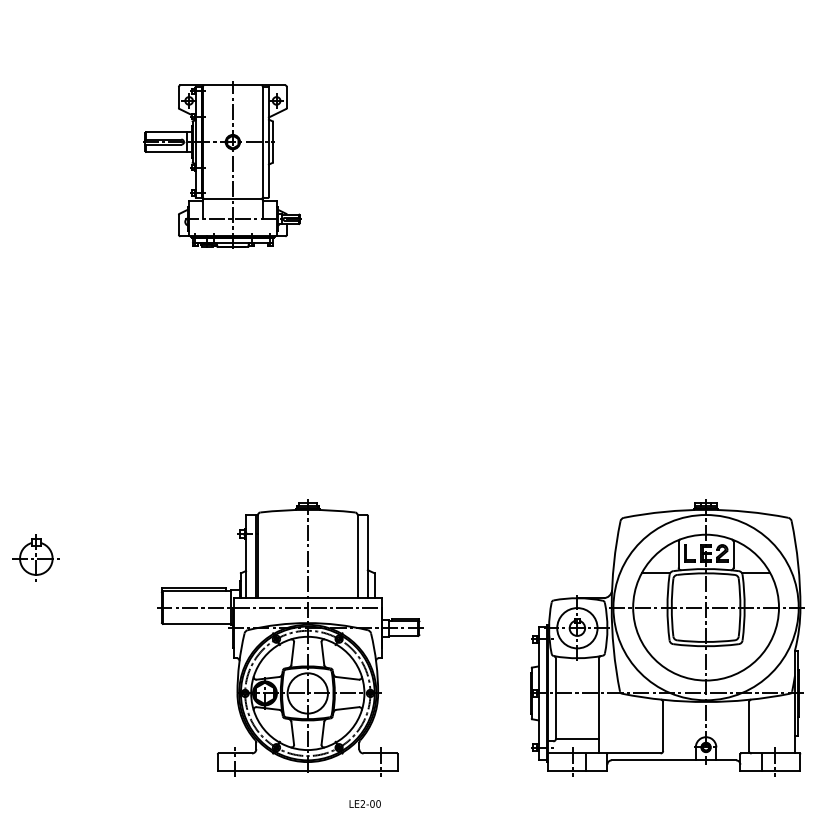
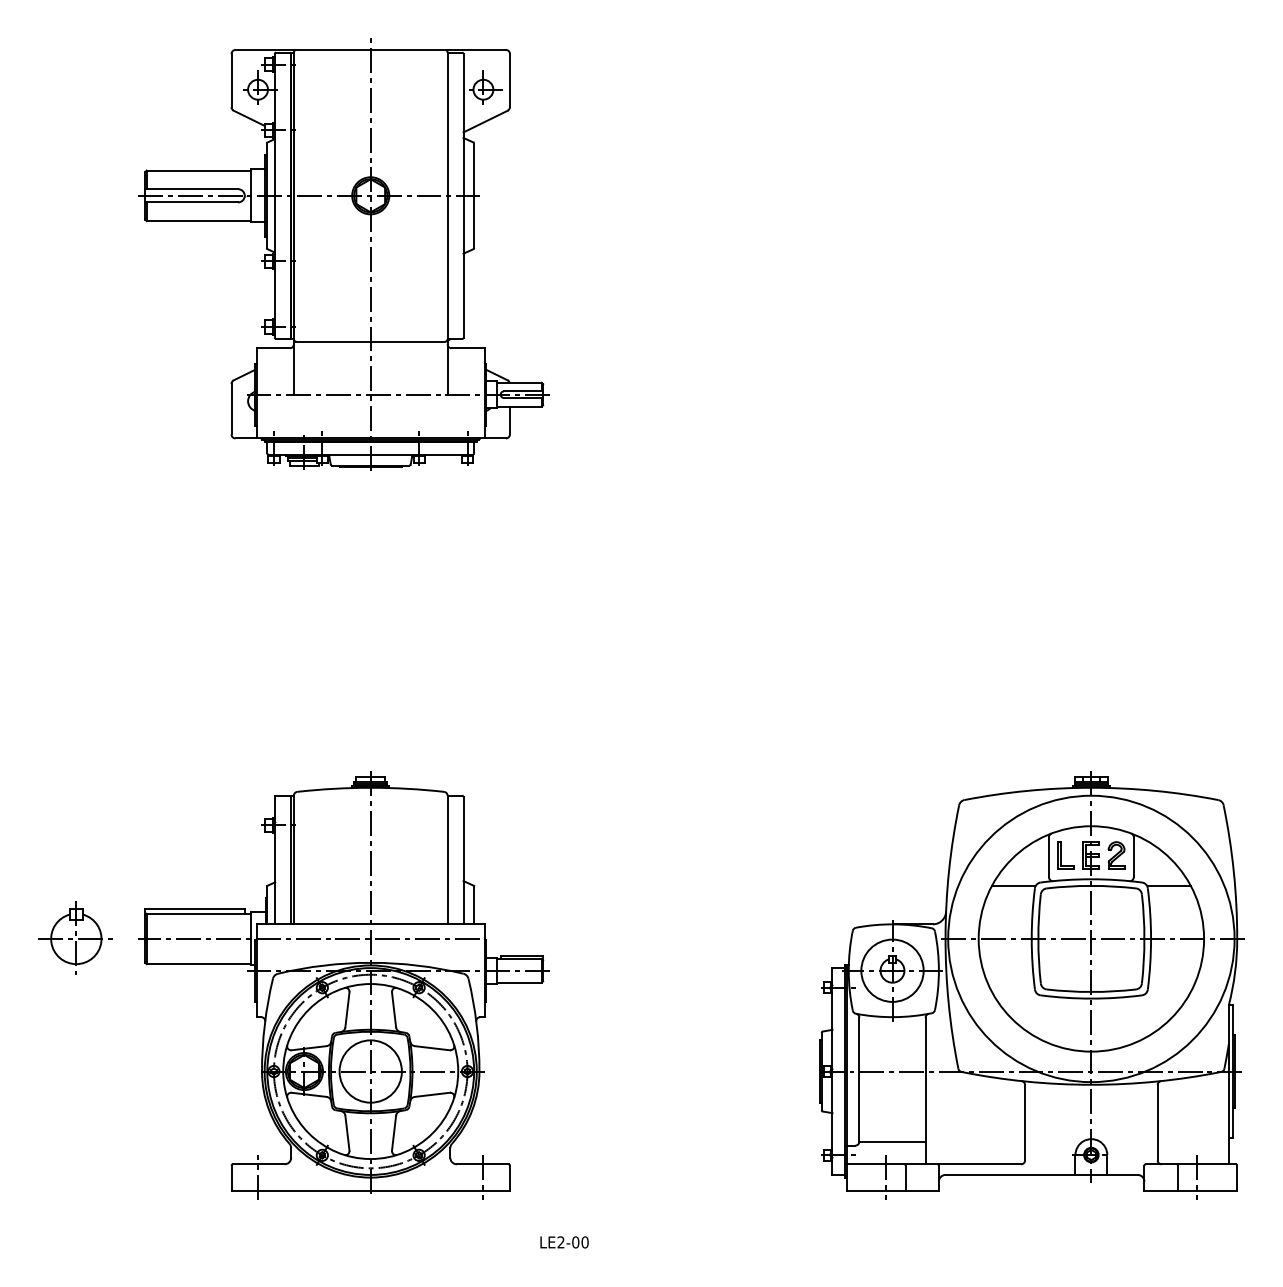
part: (222, 164) -> (343, 254), size x1.67
part: (35, 557) -> (75, 937), moved
part: (290, 637) -> (343, 985), moved

